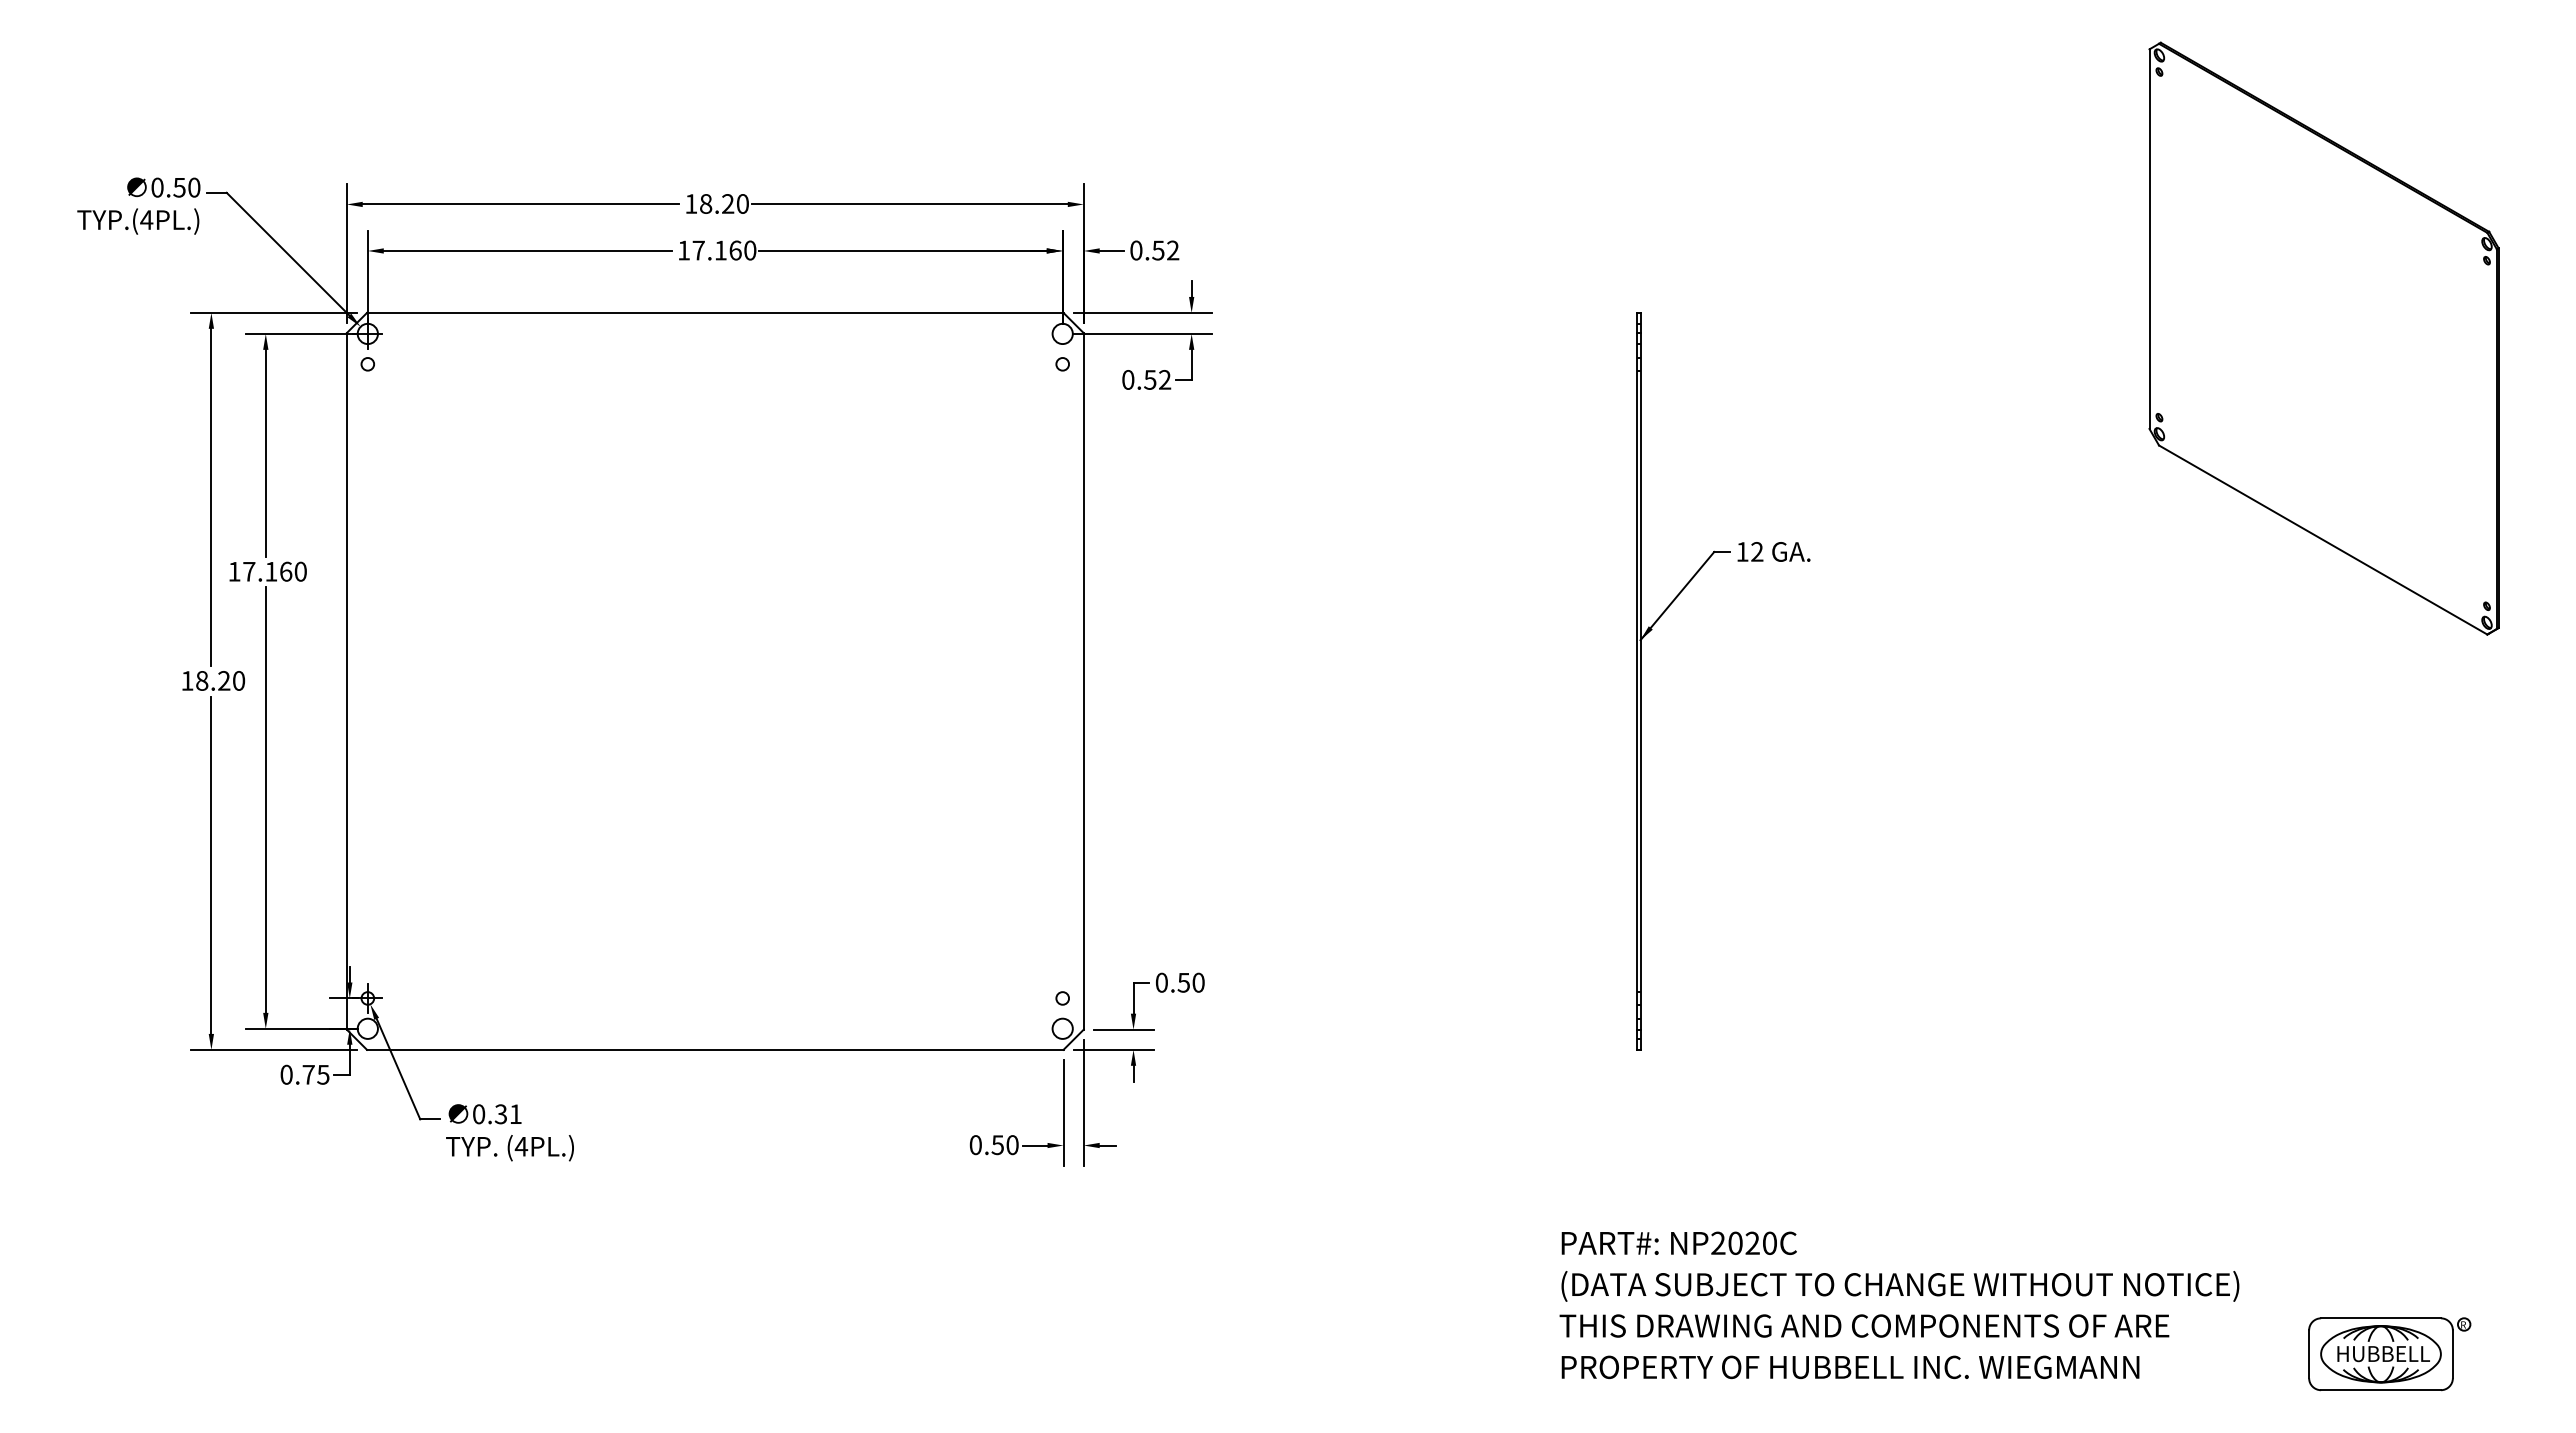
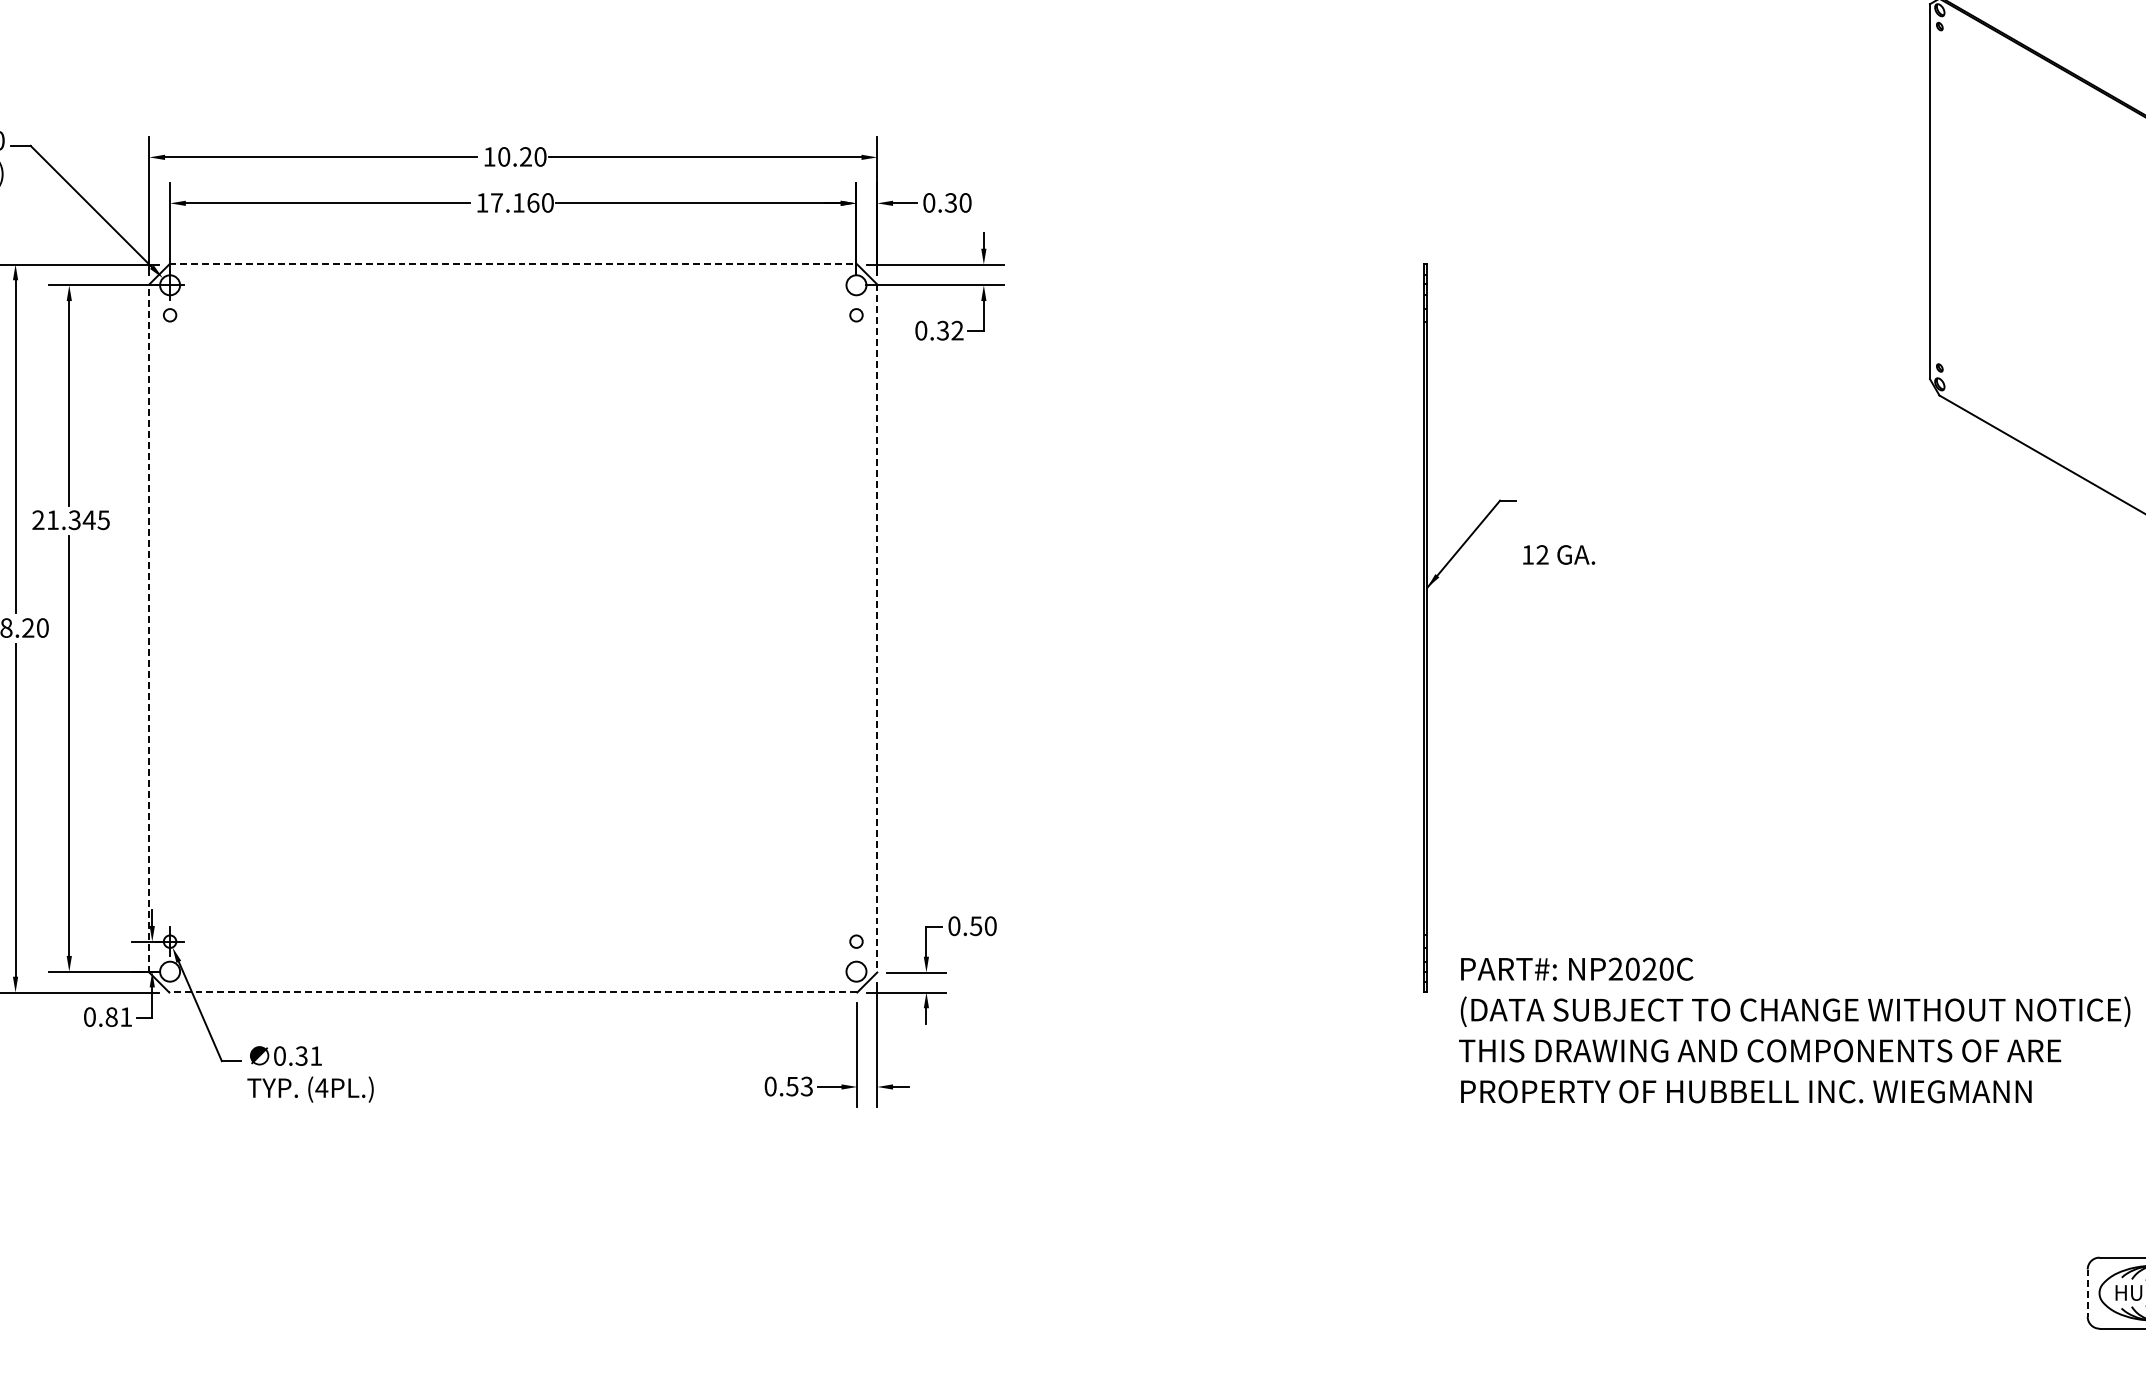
text: (706, 203) -> (504, 156), 18.20 -> 10.20
text: (1165, 250) -> (958, 202), 0.52 -> 0.30
line: (715, 312) -> (513, 264), solid -> dashed
text: (1150, 379) -> (943, 330), 0.52 -> 0.32
text: (1773, 551) -> (1558, 554), moved
text: (267, 571) -> (70, 519), 17.160 -> 21.345
line: (346, 680) -> (149, 627), solid -> dashed
line: (1083, 681) -> (877, 628), solid -> dashed
line: (714, 1049) -> (512, 992), solid -> dashed
text: (315, 1074) -> (118, 1016), 0.75 -> 0.81
text: (1012, 1144) -> (806, 1085), 0.50 -> 0.53
text: (1899, 1305) -> (1794, 1030), moved
line: (2309, 1354) -> (2088, 1293), solid -> dashed

